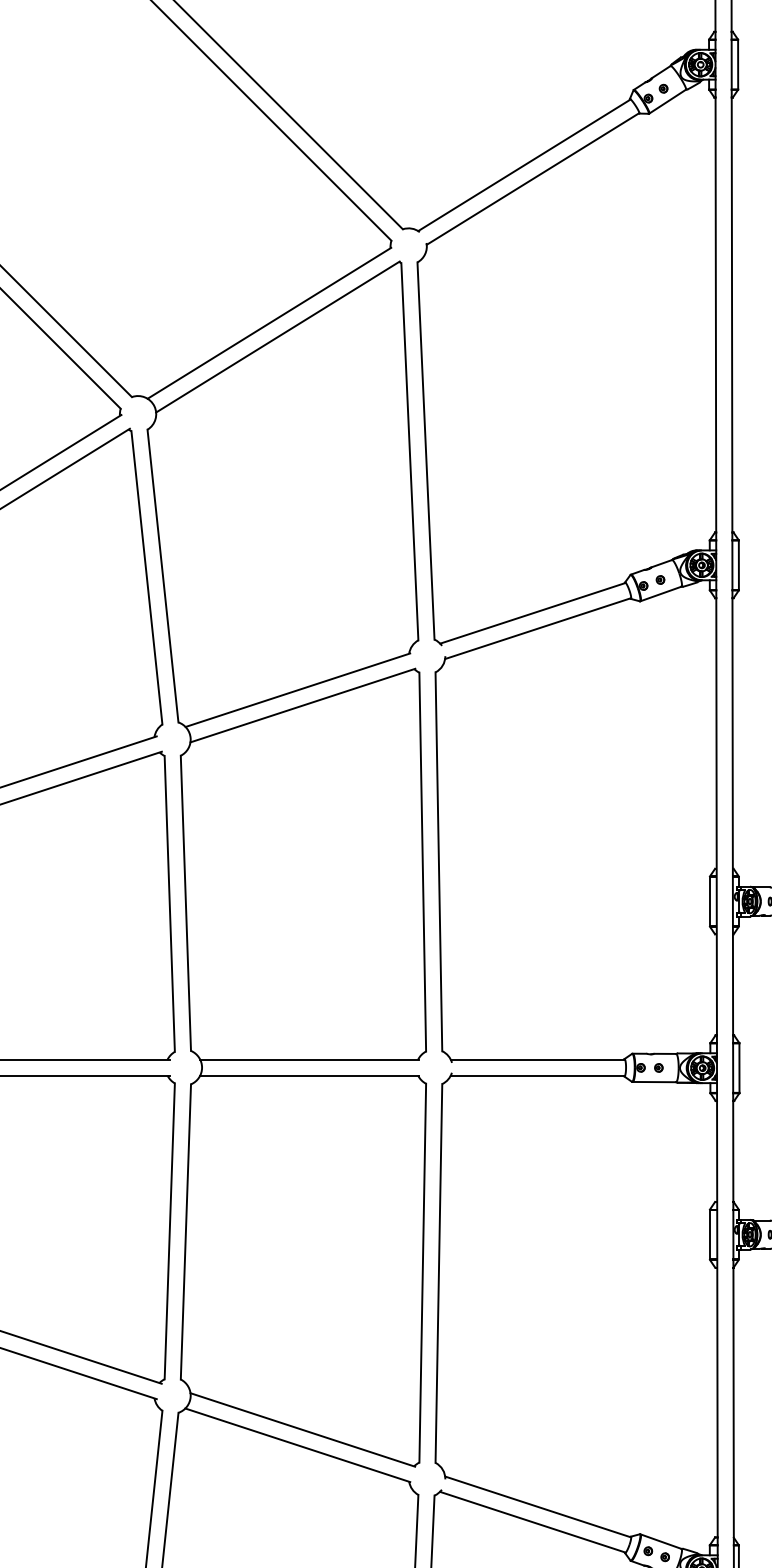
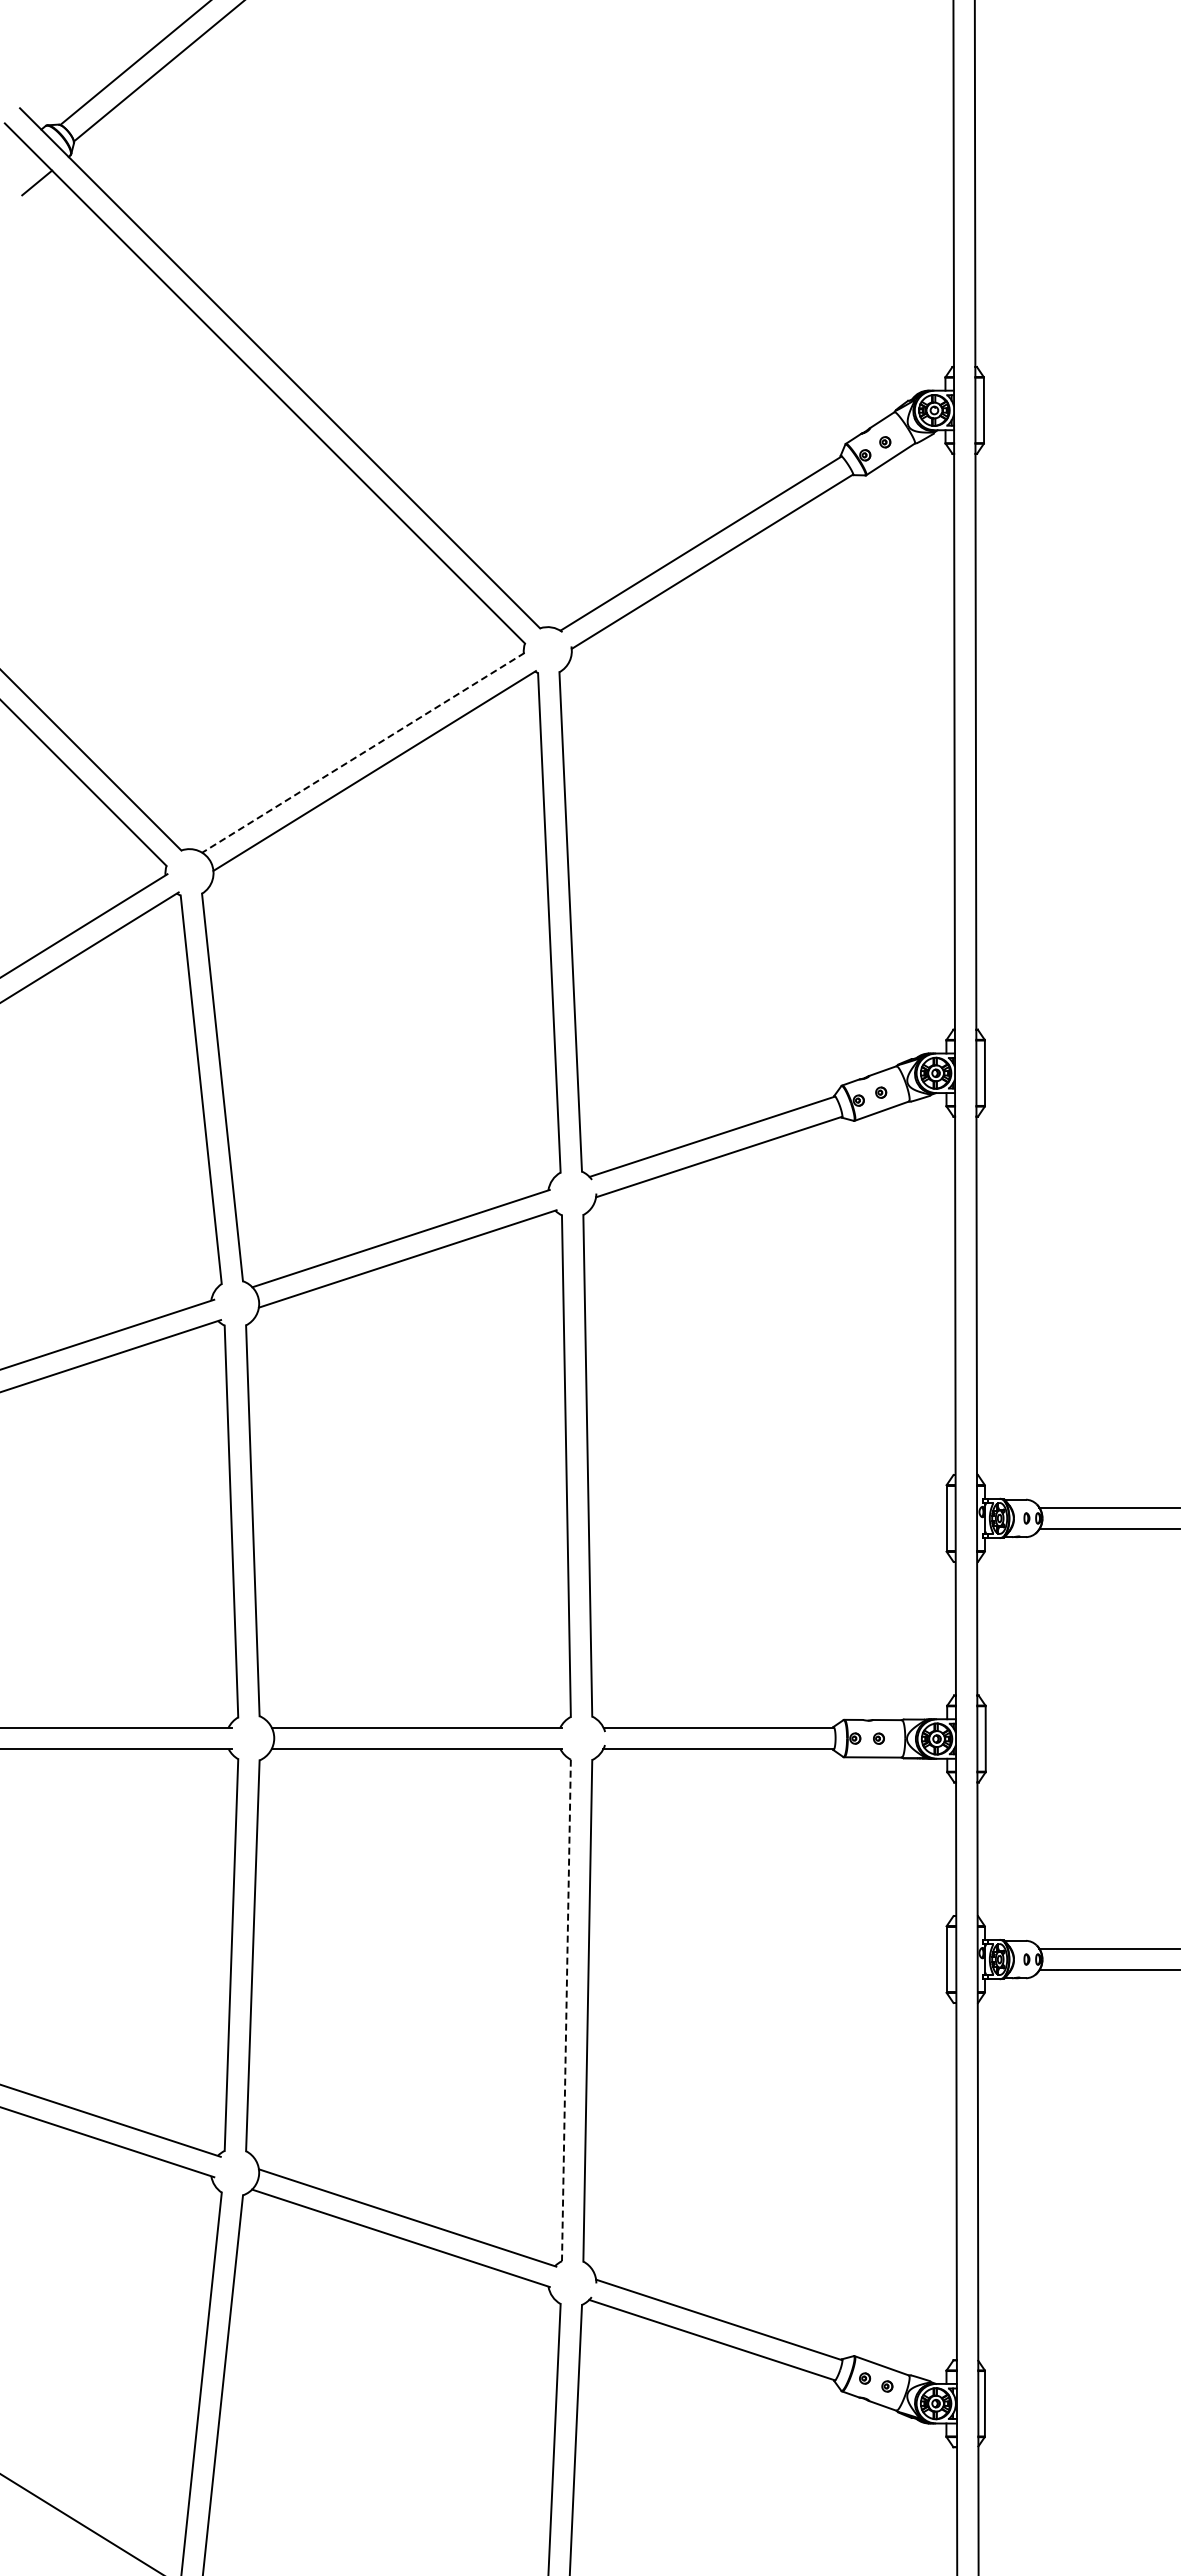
line: (269, 323) -> (363, 752), solid -> dashed
line: (422, 1273) -> (566, 2010), solid -> dashed

